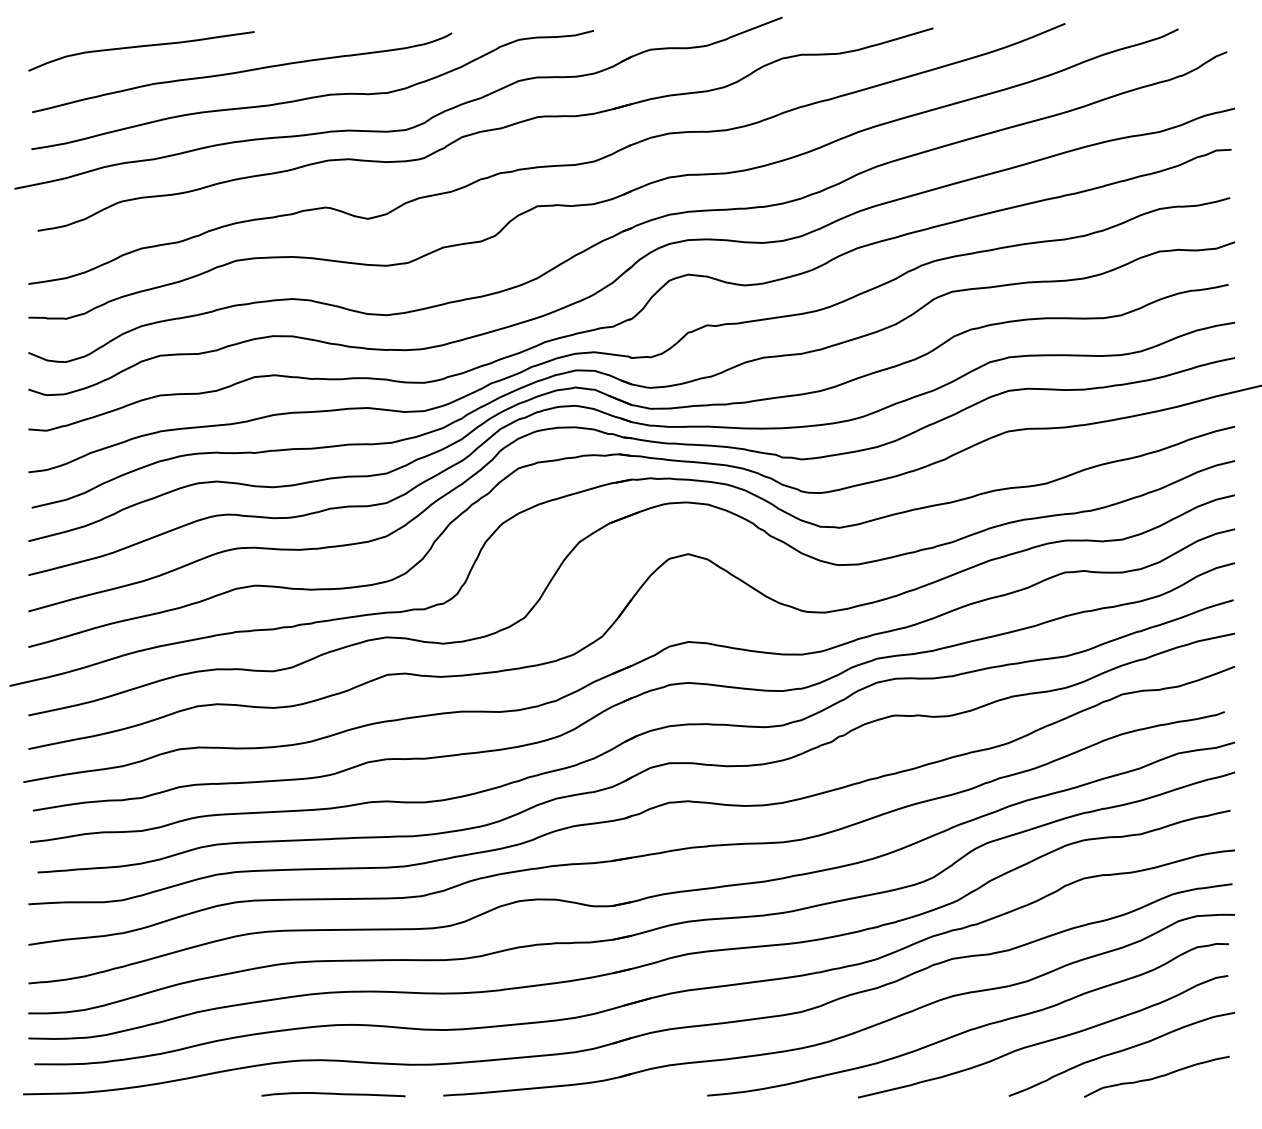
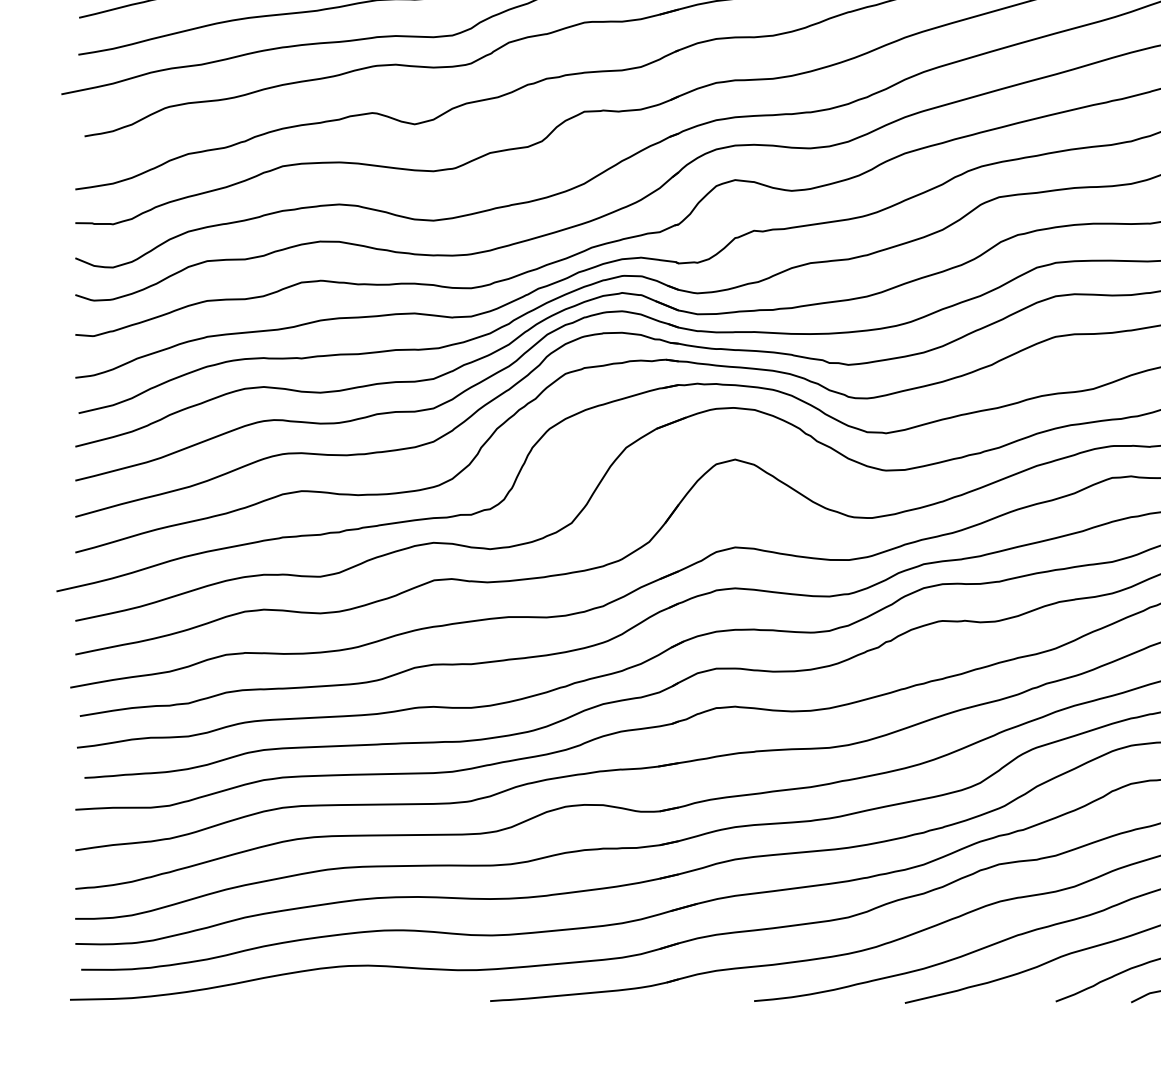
curve: (333, 1094) -> (380, 999), removed

